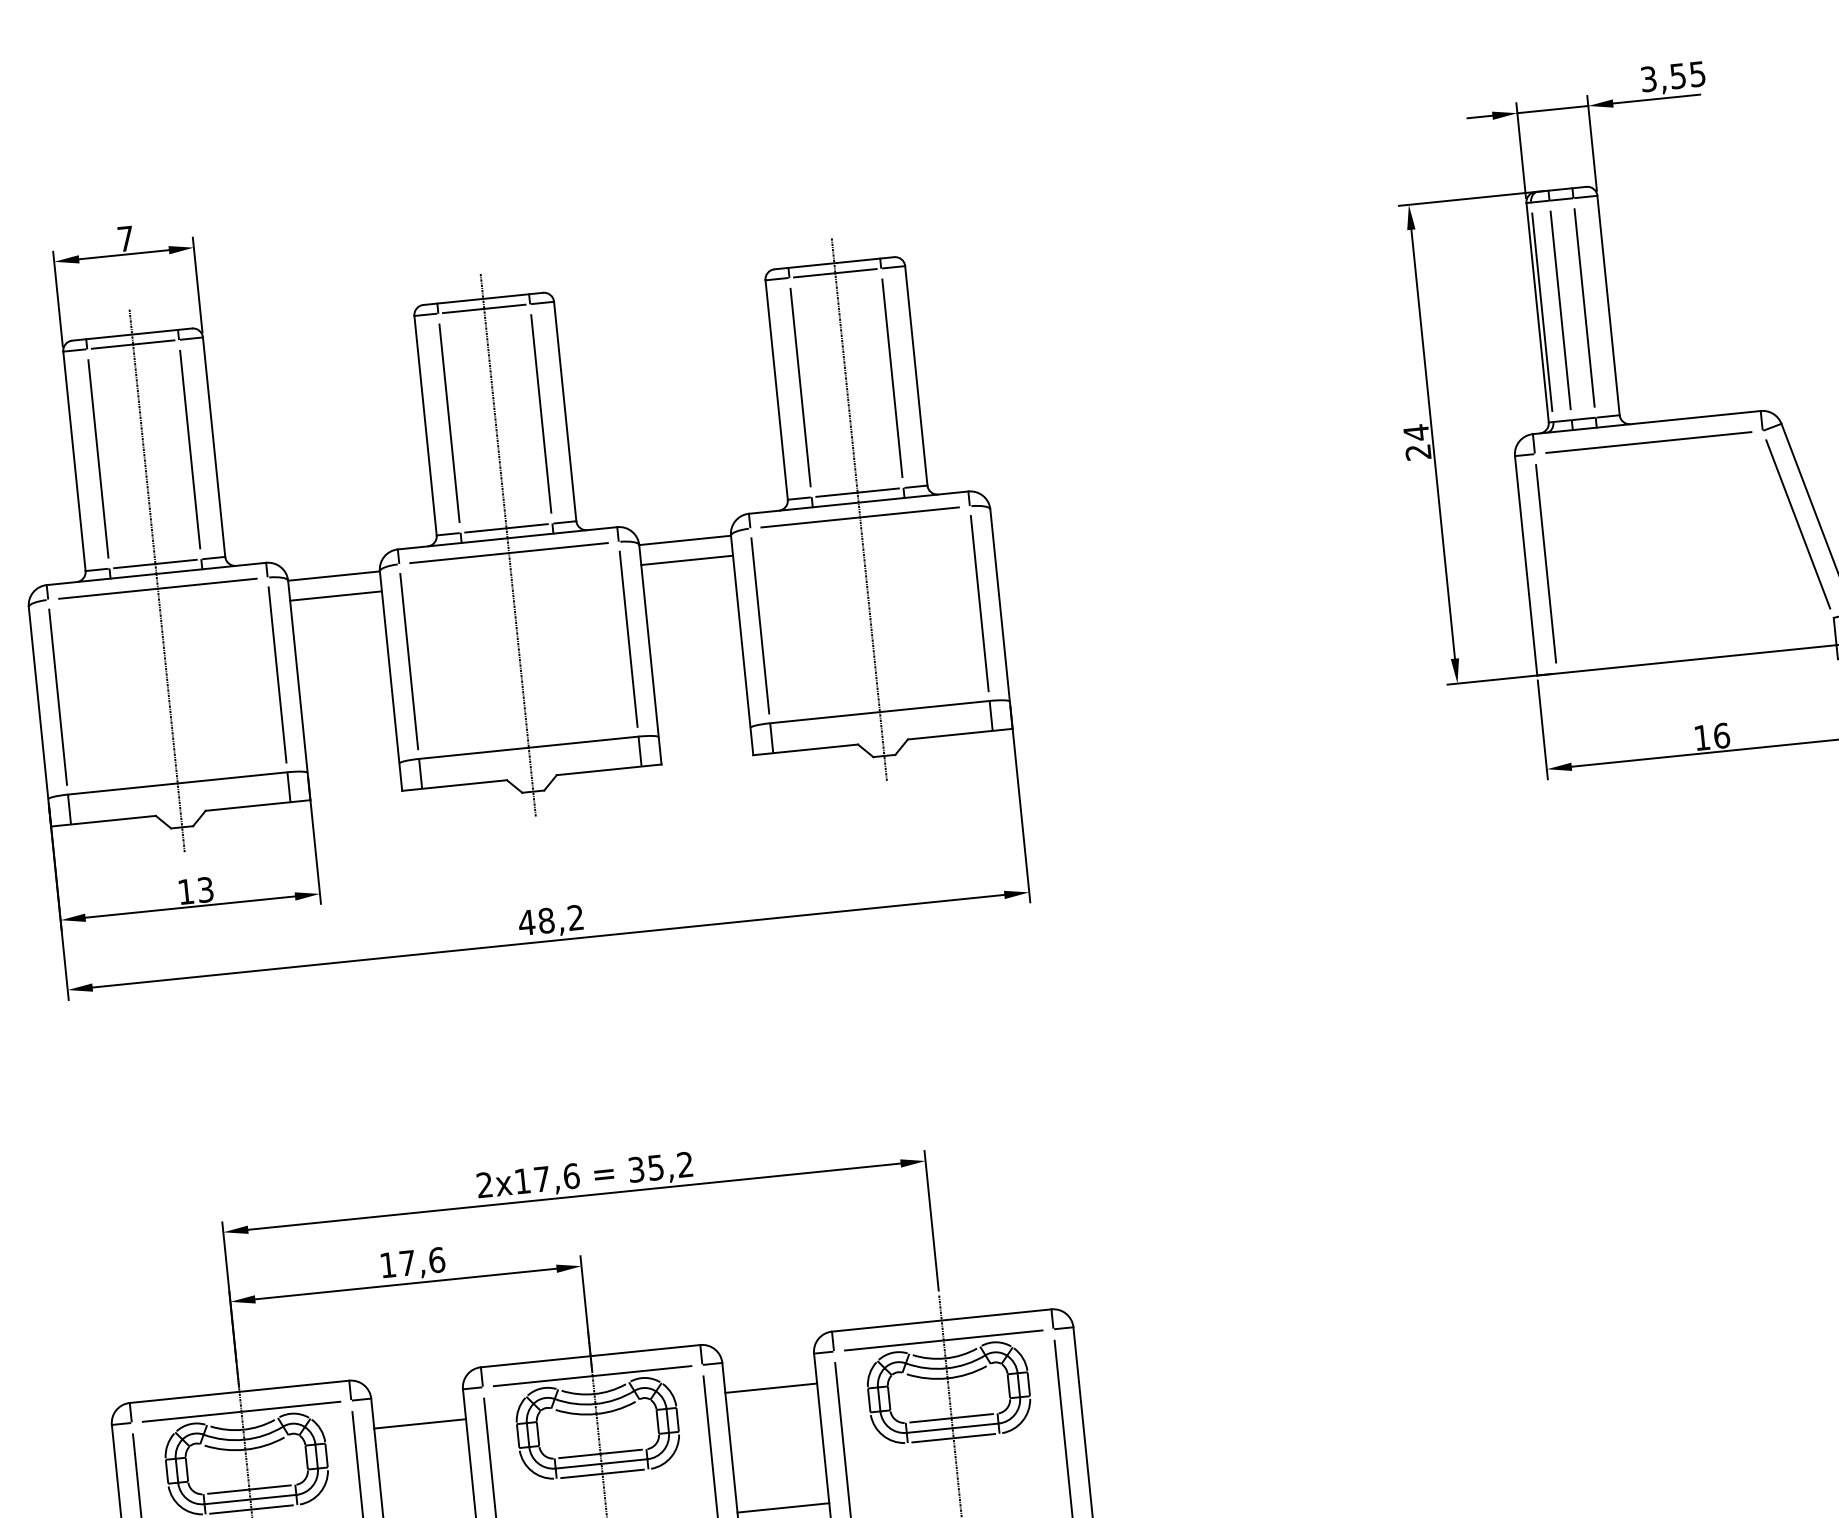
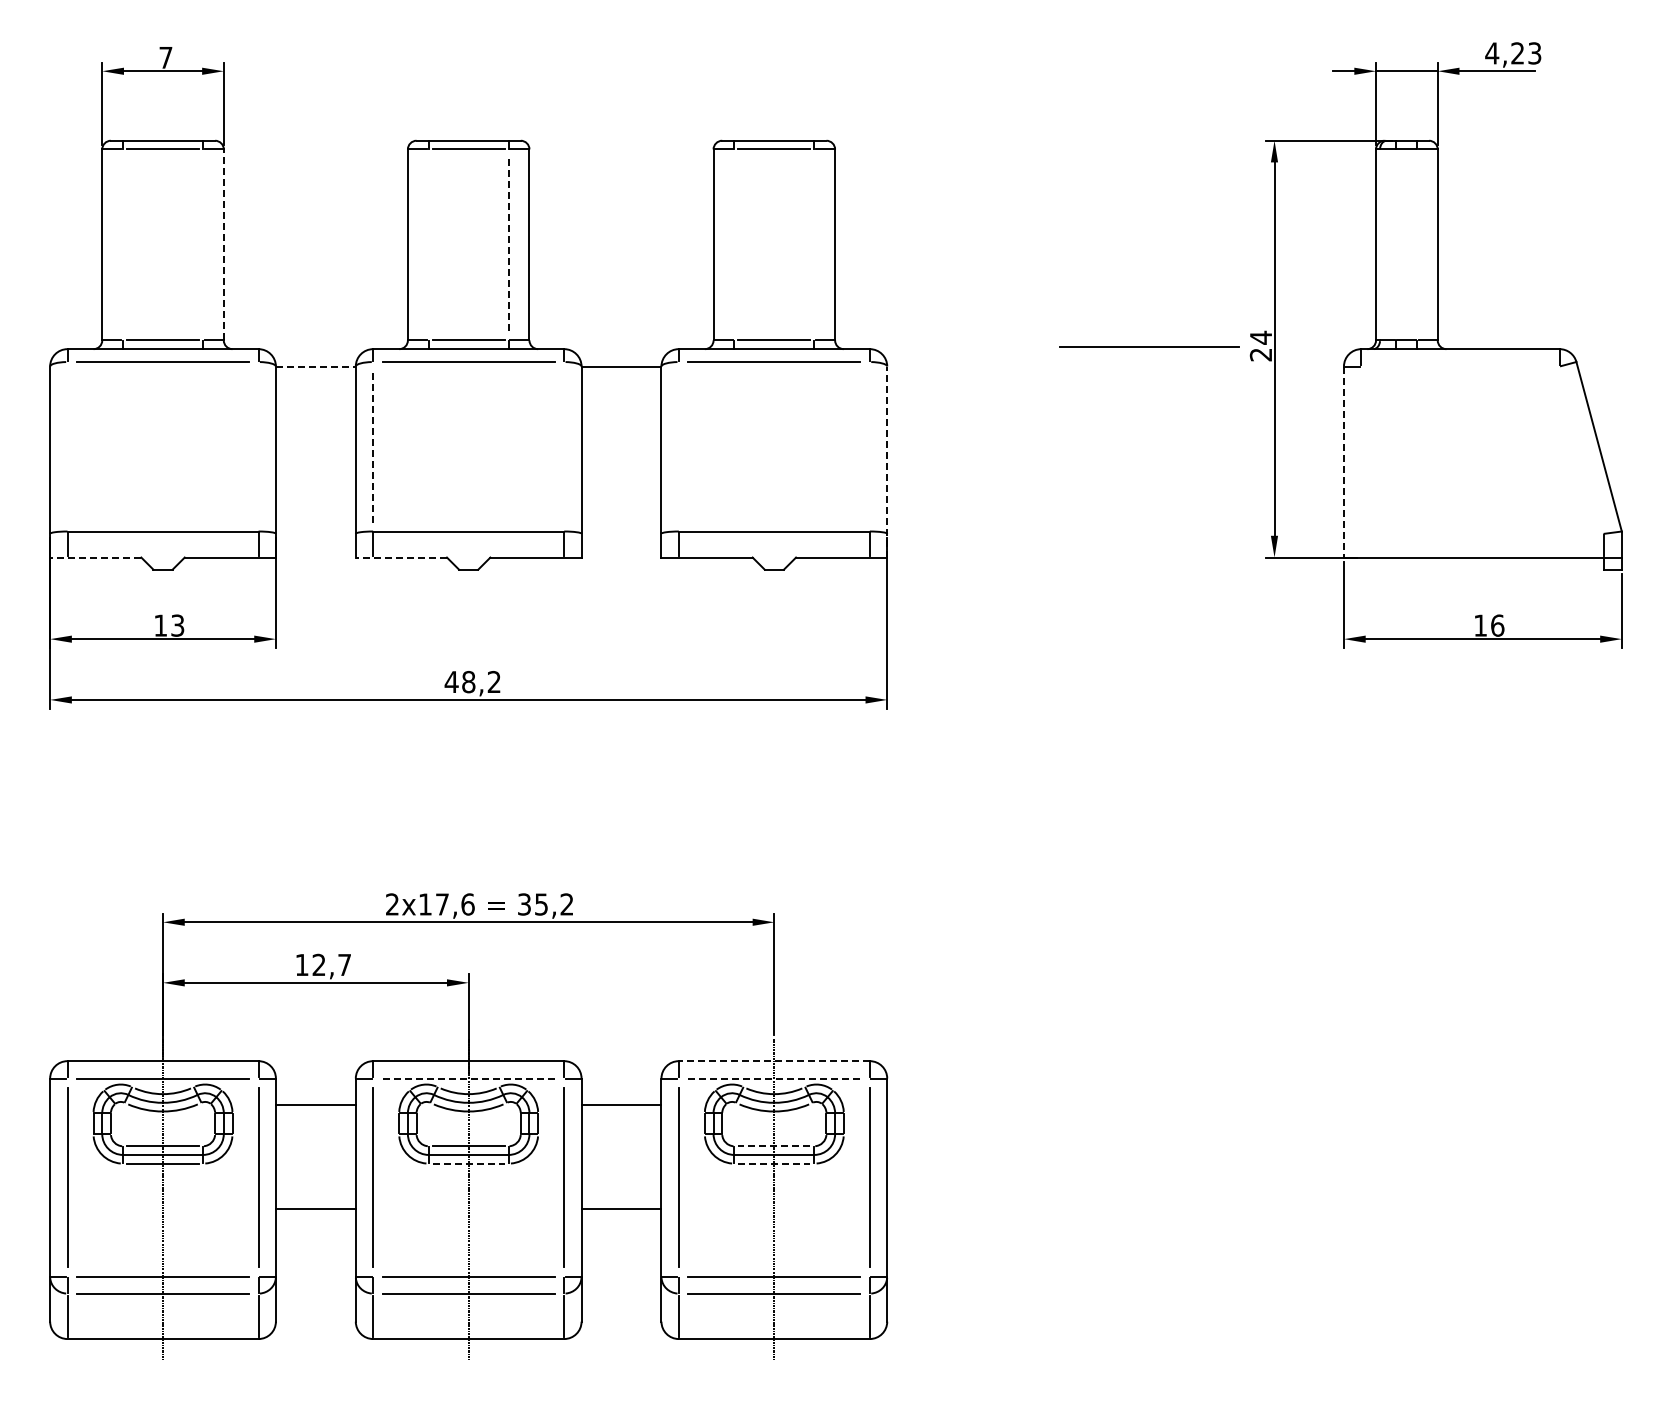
text: (1673, 76) -> (1513, 53), 3,55 -> 4,23
line: (1584, 307) -> (1416, 244), removed
line: (1561, 309) -> (1396, 244), removed
line: (1542, 311) -> (1380, 244), removed
line: (892, 377) -> (814, 244), removed
line: (800, 387) -> (734, 244), removed
line: (541, 413) -> (508, 244), solid -> dashed
line: (449, 422) -> (428, 244), removed
line: (1648, 442) -> (1149, 346), moved
line: (213, 446) -> (223, 244), solid -> dashed
line: (189, 449) -> (202, 244), removed
line: (98, 458) -> (123, 244), removed
line: (859, 509) -> (774, 355), removed
line: (1797, 523) -> (1581, 449), removed
line: (508, 545) -> (468, 355), removed
line: (687, 559) -> (621, 383), removed
line: (1546, 564) -> (1361, 462), removed
line: (1525, 566) -> (1343, 462), solid -> dashed
line: (333, 576) -> (315, 366), solid -> dashed
line: (157, 581) -> (163, 355), removed
line: (335, 595) -> (315, 383), removed
line: (979, 603) -> (869, 446), removed
line: (1001, 619) -> (887, 462), solid -> dashed
line: (759, 625) -> (678, 446), removed
line: (628, 638) -> (564, 446), removed
line: (409, 661) -> (373, 446), solid -> dashed
line: (277, 674) -> (258, 446), removed
line: (58, 696) -> (67, 446), removed
line: (454, 785) -> (401, 557), solid -> dashed
line: (103, 821) -> (95, 557), solid -> dashed
text: (421, 1261) -> (331, 964), 17,6 -> 12,7
line: (941, 1320) -> (774, 1061), solid -> dashed
line: (943, 1340) -> (774, 1078), solid -> dashed
line: (592, 1376) -> (468, 1078), solid -> dashed
line: (951, 1418) -> (774, 1146), solid -> dashed
line: (953, 1438) -> (774, 1163), solid -> dashed
line: (602, 1473) -> (468, 1163), solid -> dashed

